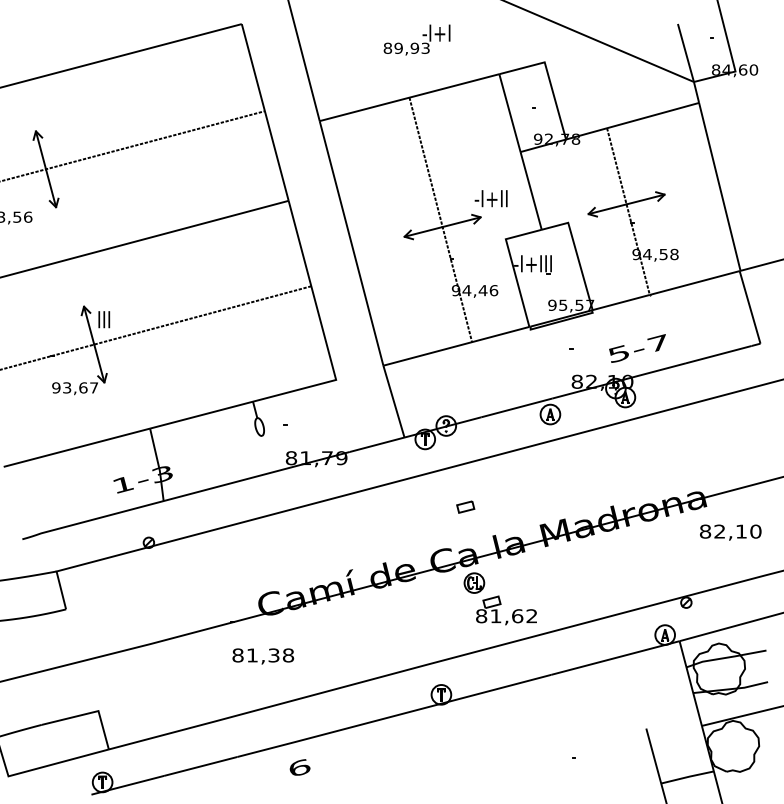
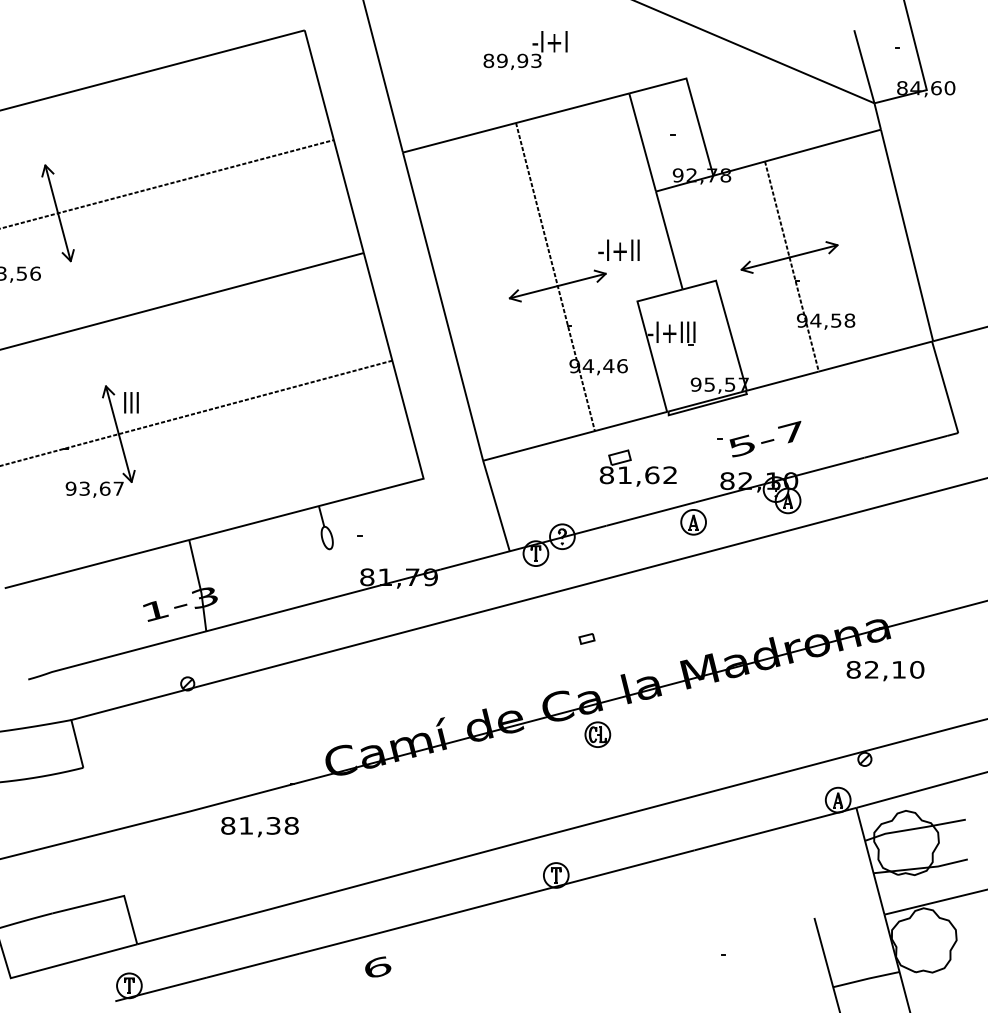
text: (637, 348) -> (765, 439), moved
part: (465, 506) -> (586, 638), size x0.7
text: (730, 532) -> (885, 670), moved
part: (512, 613) -> (645, 471), moved
text: (263, 656) -> (260, 827), moved

